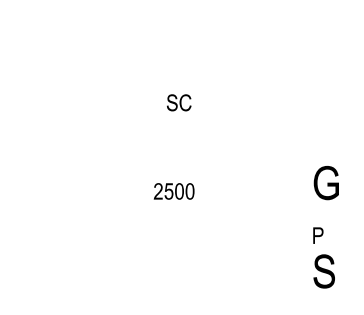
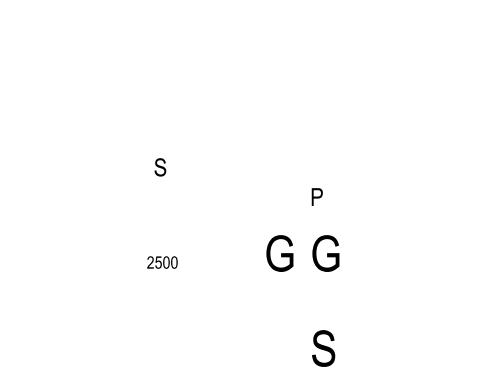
fill: (185, 102) -> (174, 167), removed
part: (283, 183) -> (279, 253), added
part: (174, 191) -> (162, 262), size x0.7
part: (317, 235) -> (316, 196), moved

